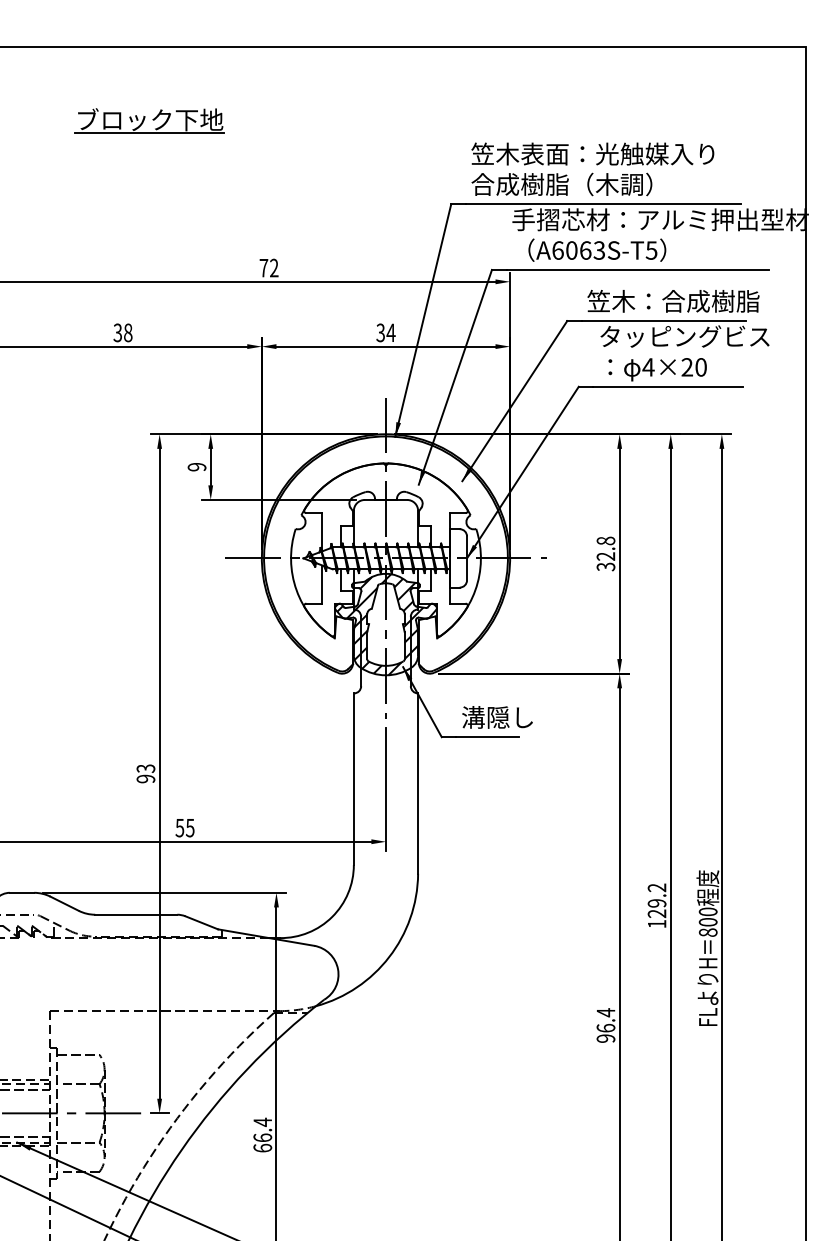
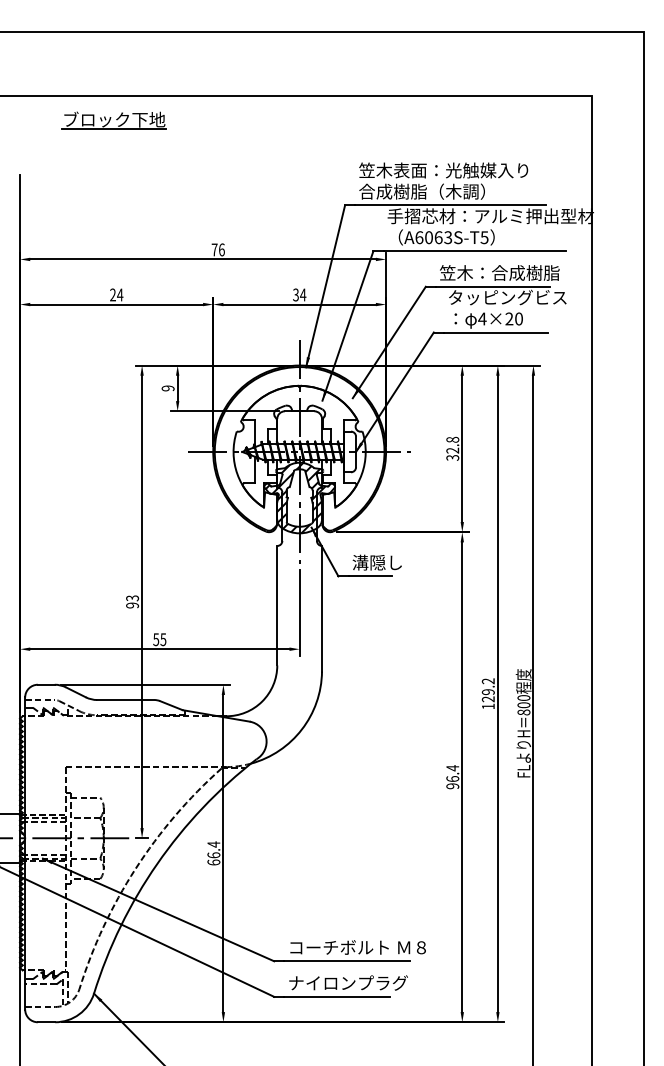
part: (148, 120) -> (113, 120), moved
text: (273, 267) -> (221, 249), 72 -> 76
text: (122, 332) -> (116, 294), 38 -> 24

